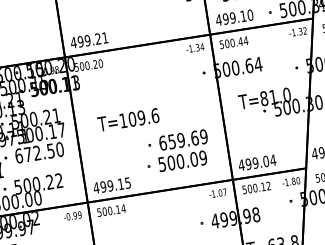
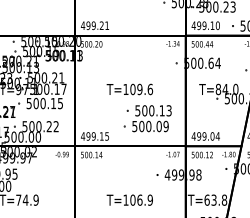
text: (273, 97) -> (225, 89), T=81.0 -> T=84.0
text: (127, 120) -> (129, 89), moved
text: (183, 139) -> (153, 110), 659.69 -> 500.13
text: (39, 152) -> (44, 103), 672.50 -> 500.15

